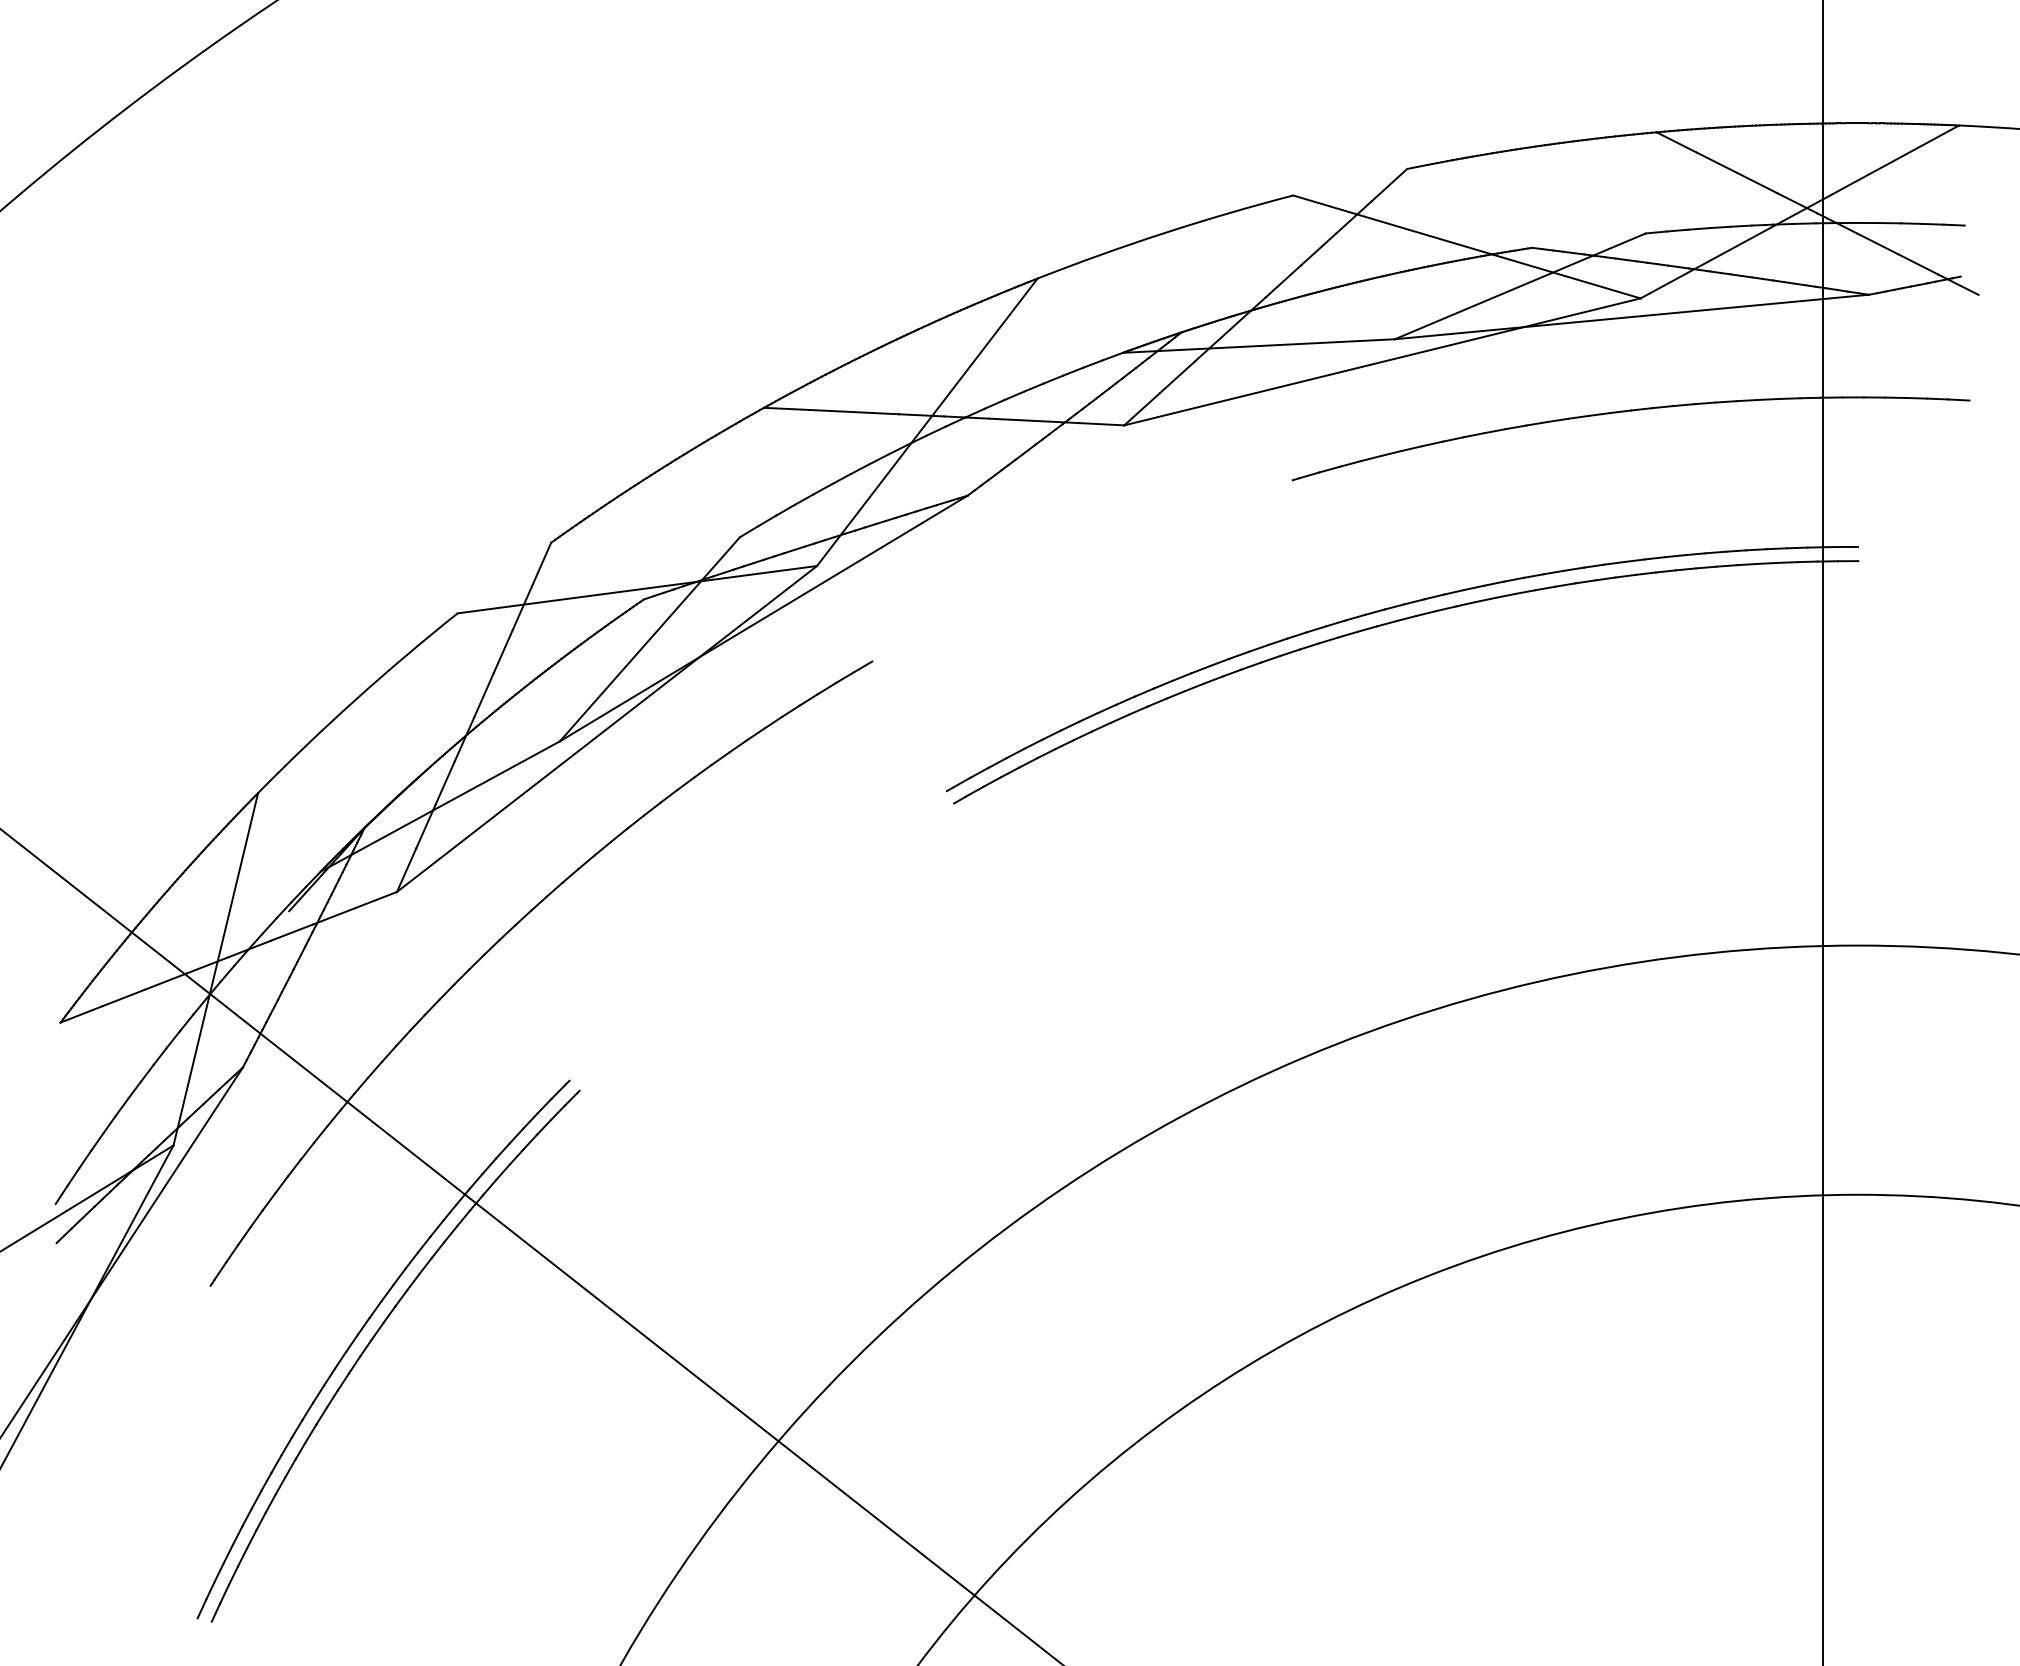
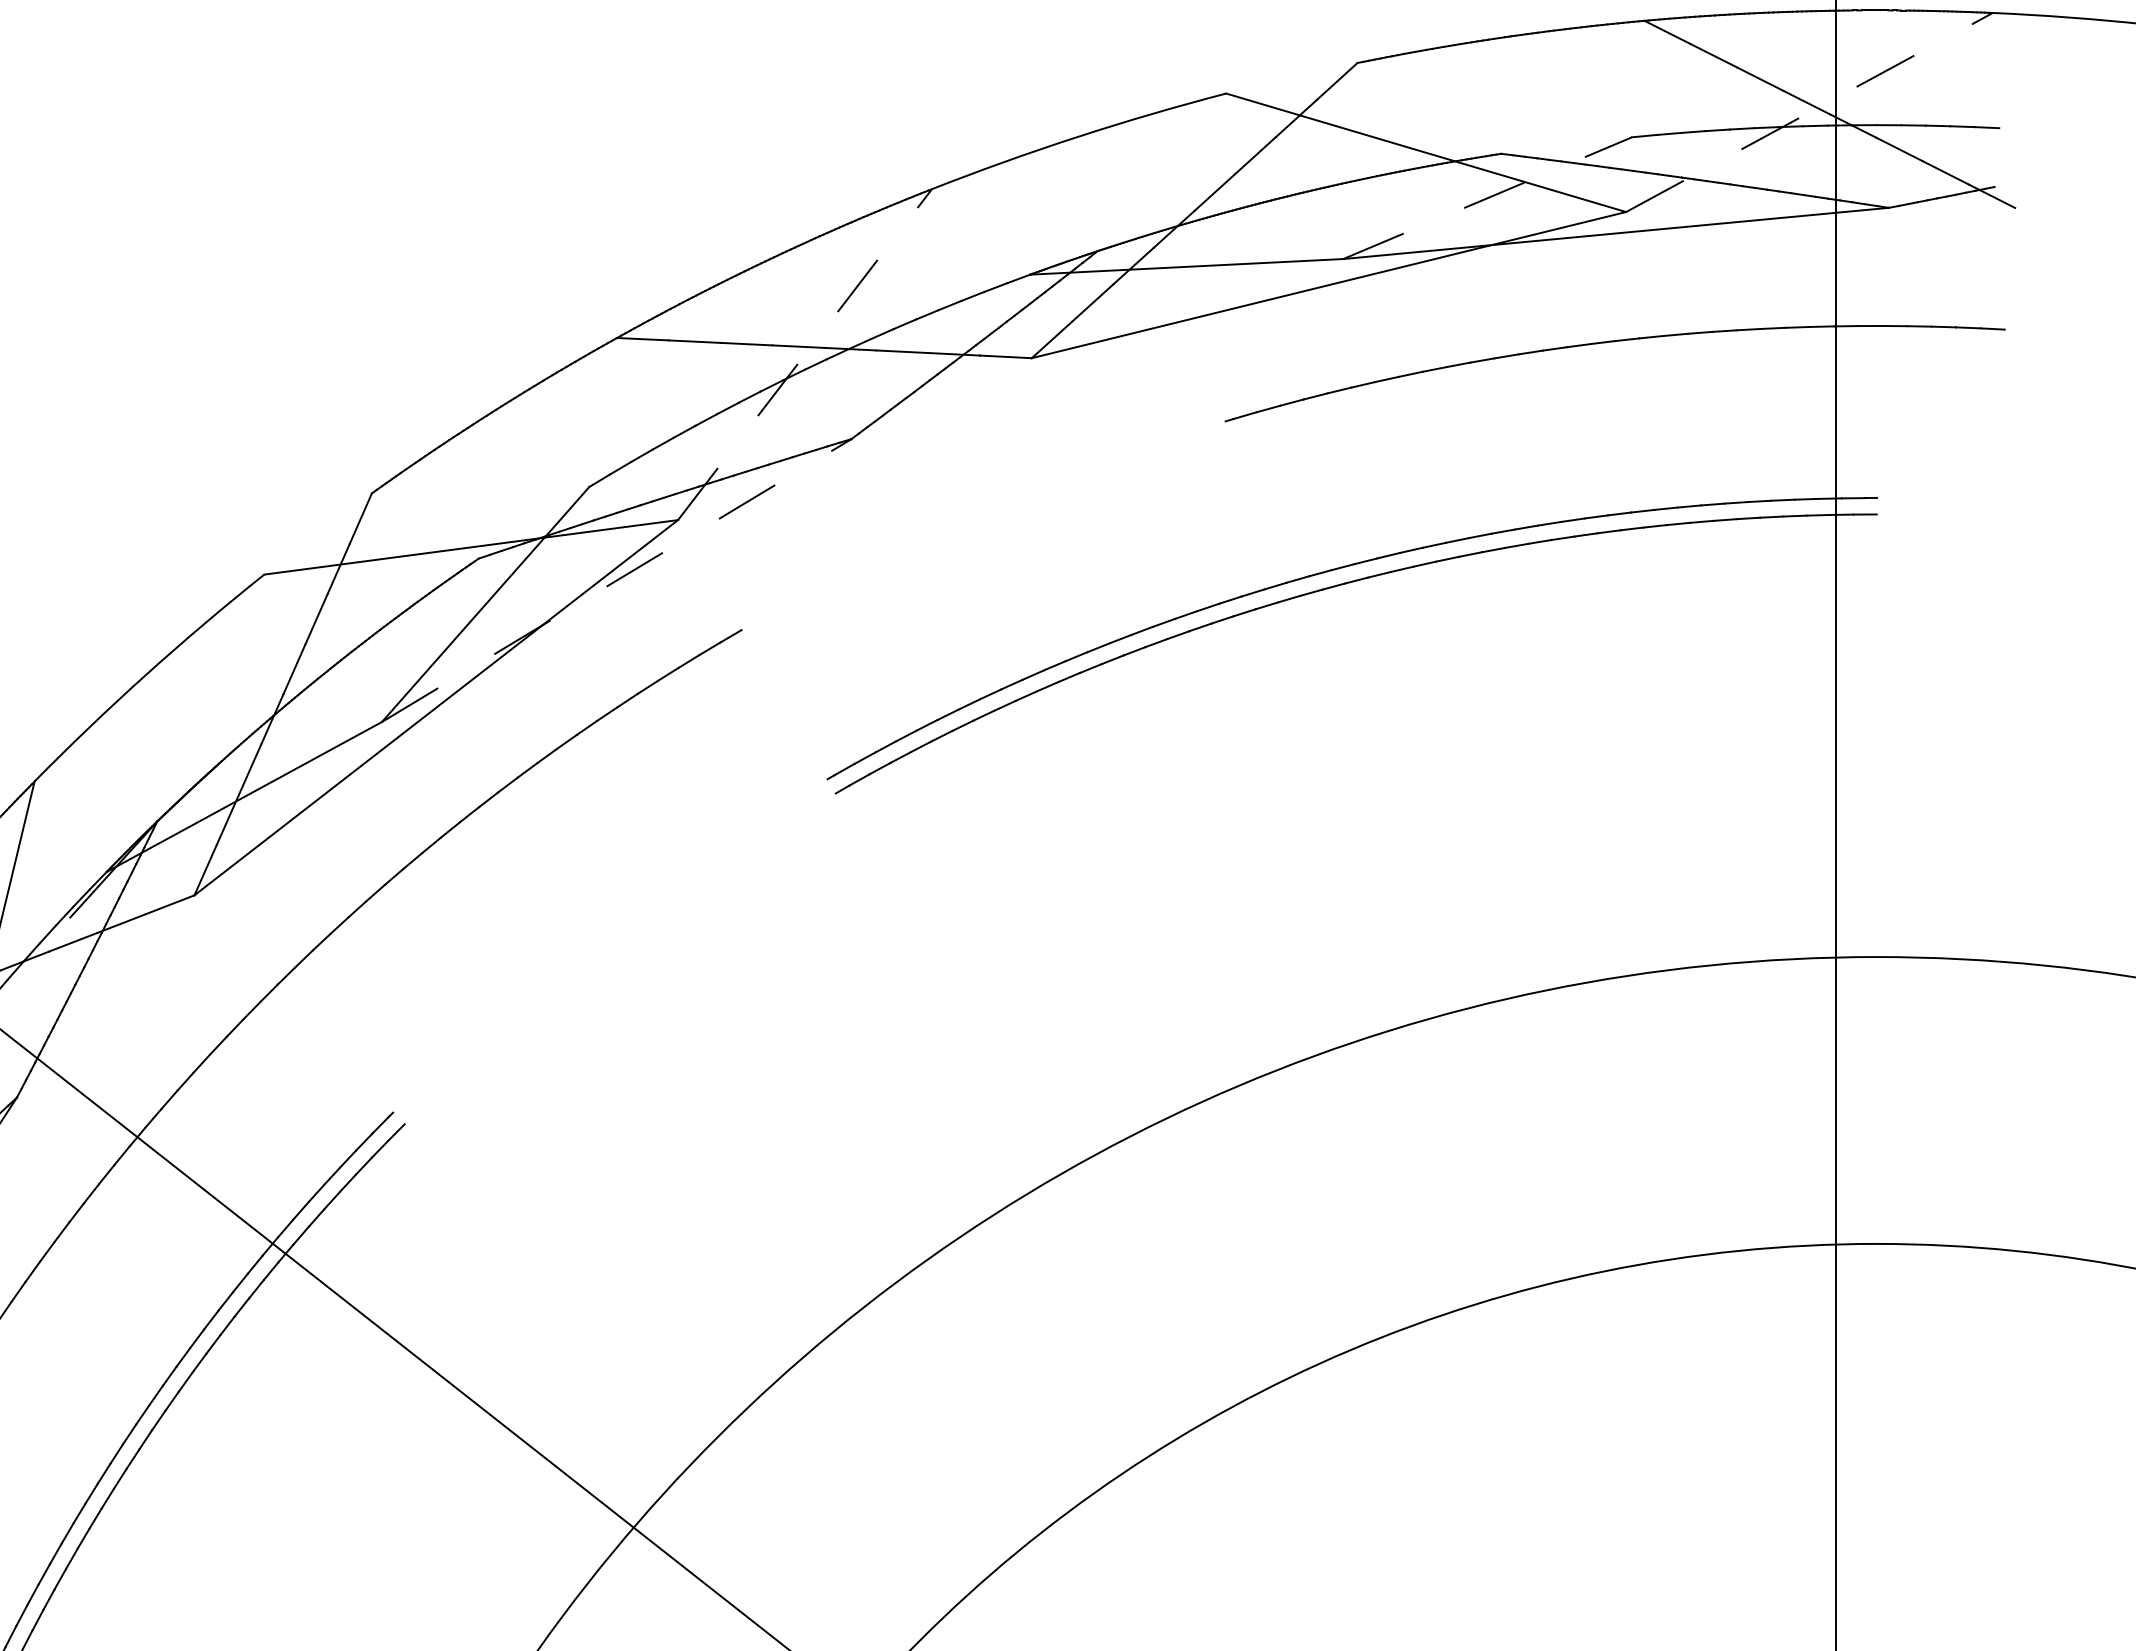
line: (1800, 211) -> (1810, 111), solid -> dashed
line: (1520, 286) -> (1487, 198), solid -> dashed
line: (927, 421) -> (805, 353), solid -> dashed
line: (764, 618) -> (617, 580), solid -> dashed

